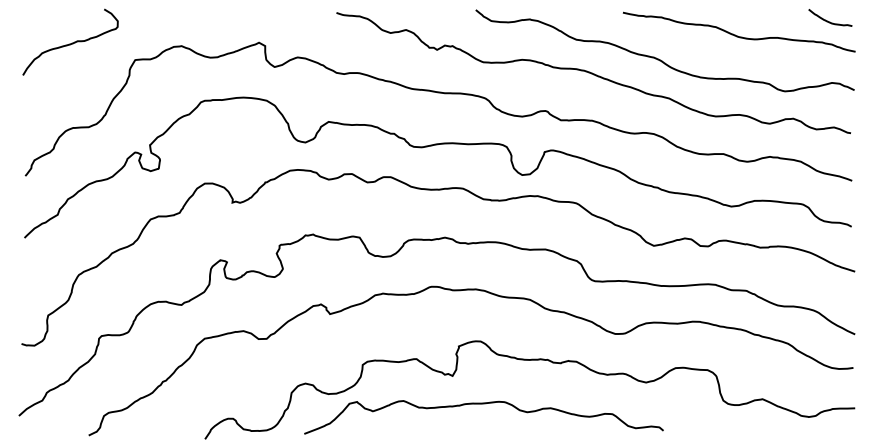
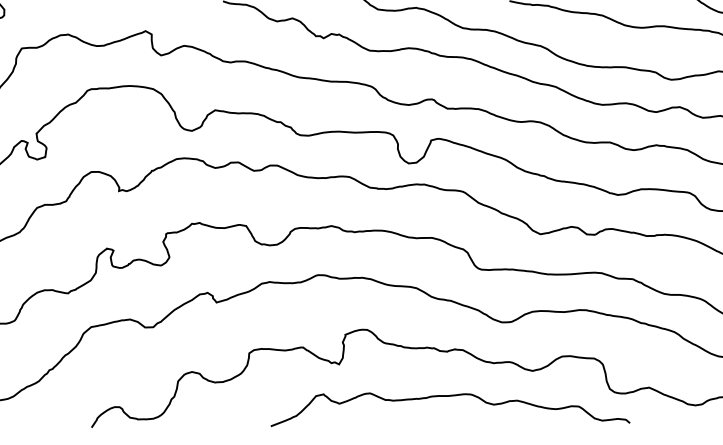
curve: (483, 404) -> (450, 396), moved

